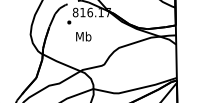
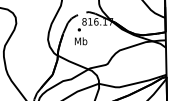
text: (84, 36) -> (81, 41), moved

